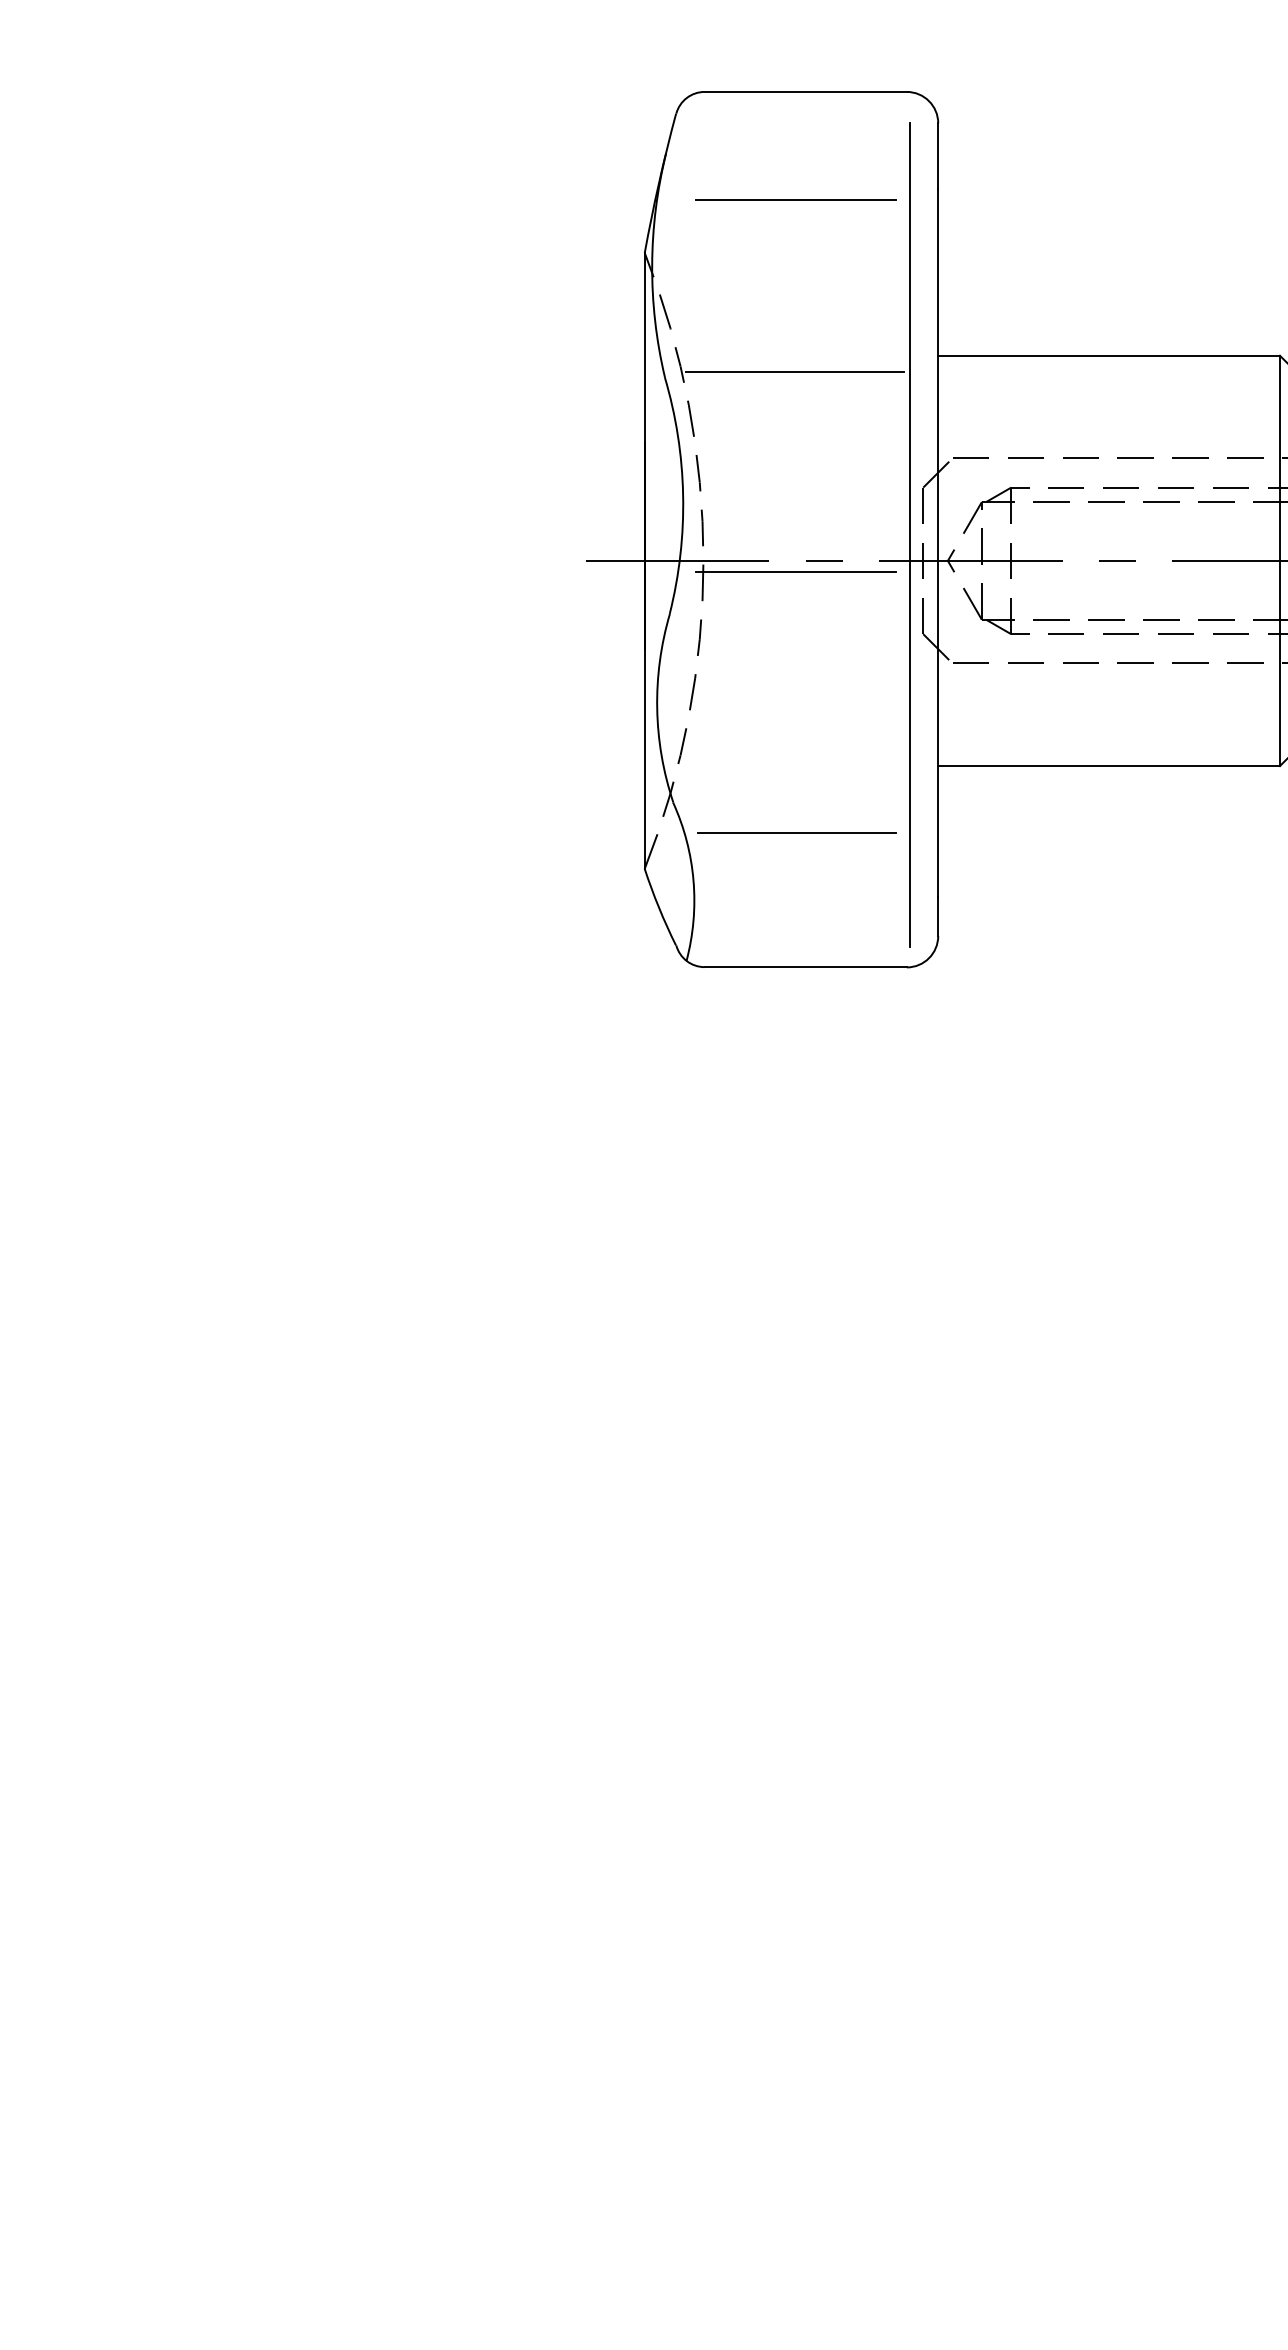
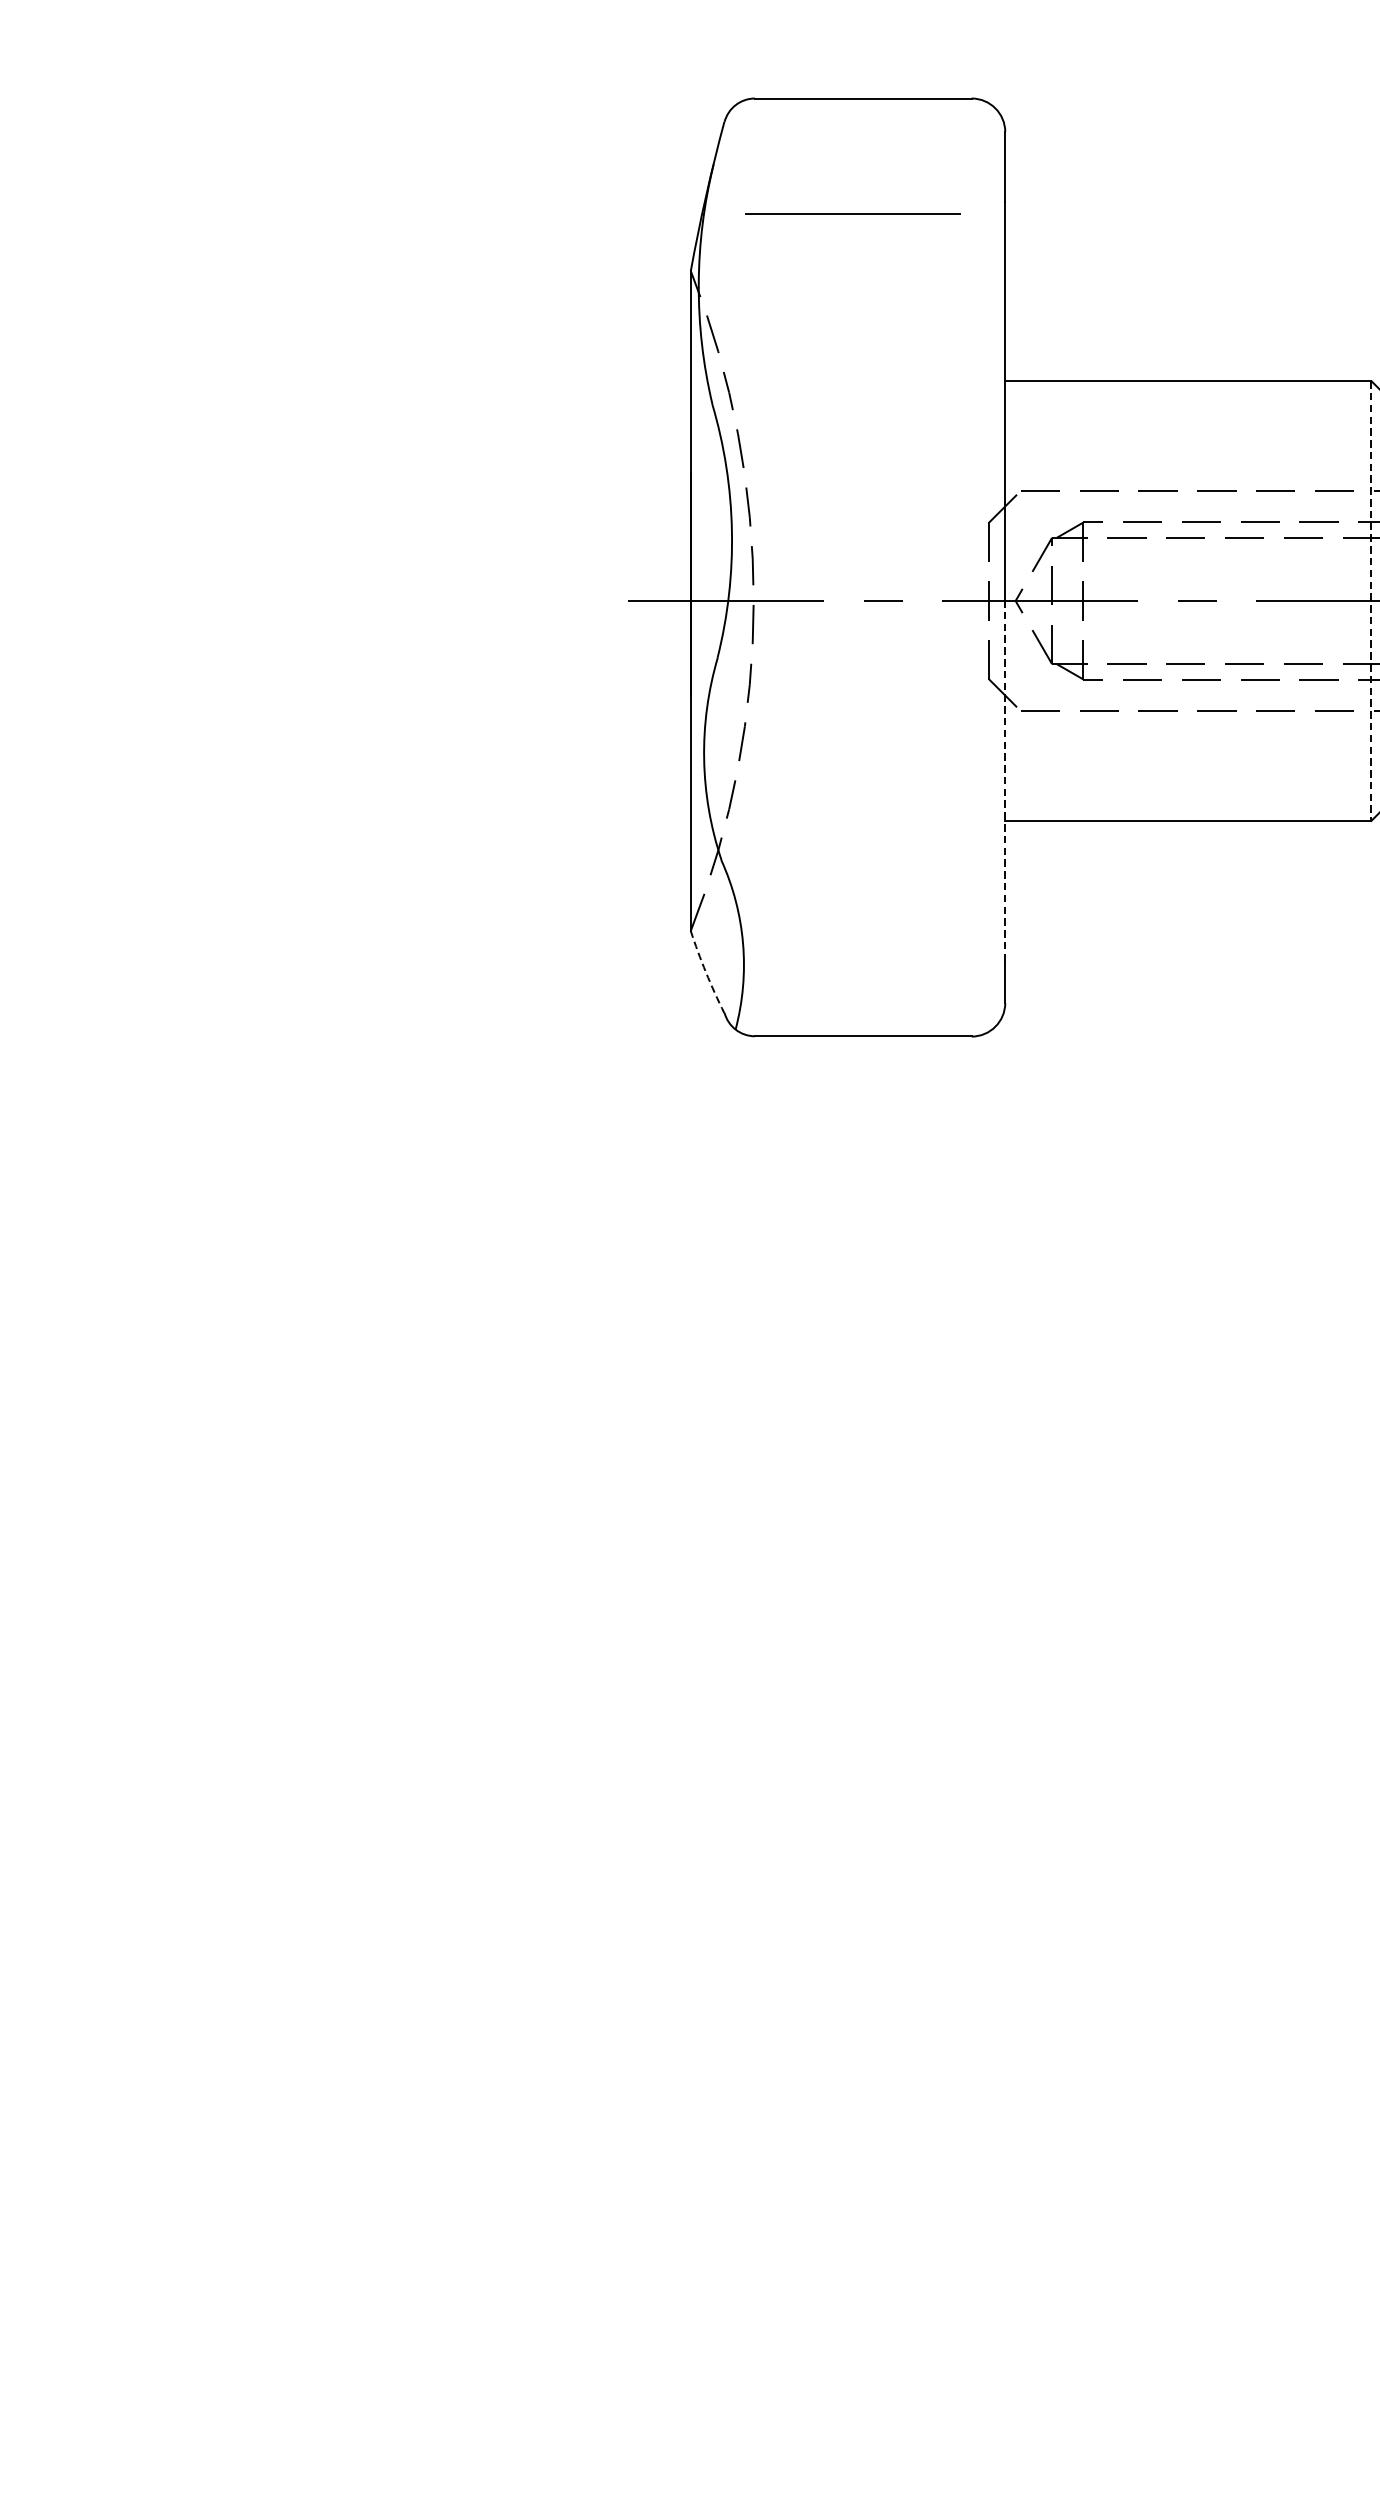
line: (794, 371) -> (851, 398), removed
line: (910, 535) -> (975, 573), removed
line: (1279, 561) -> (1370, 601), solid -> dashed
line: (795, 572) -> (852, 613), removed
line: (937, 728) -> (1004, 780), solid -> dashed
line: (796, 832) -> (853, 892), removed
arc: (658, 907) -> (705, 972), solid -> dashed

